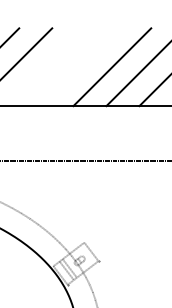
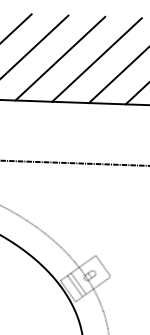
line: (46, 67) -> (60, 59), added
line: (79, 67) -> (97, 60), added

